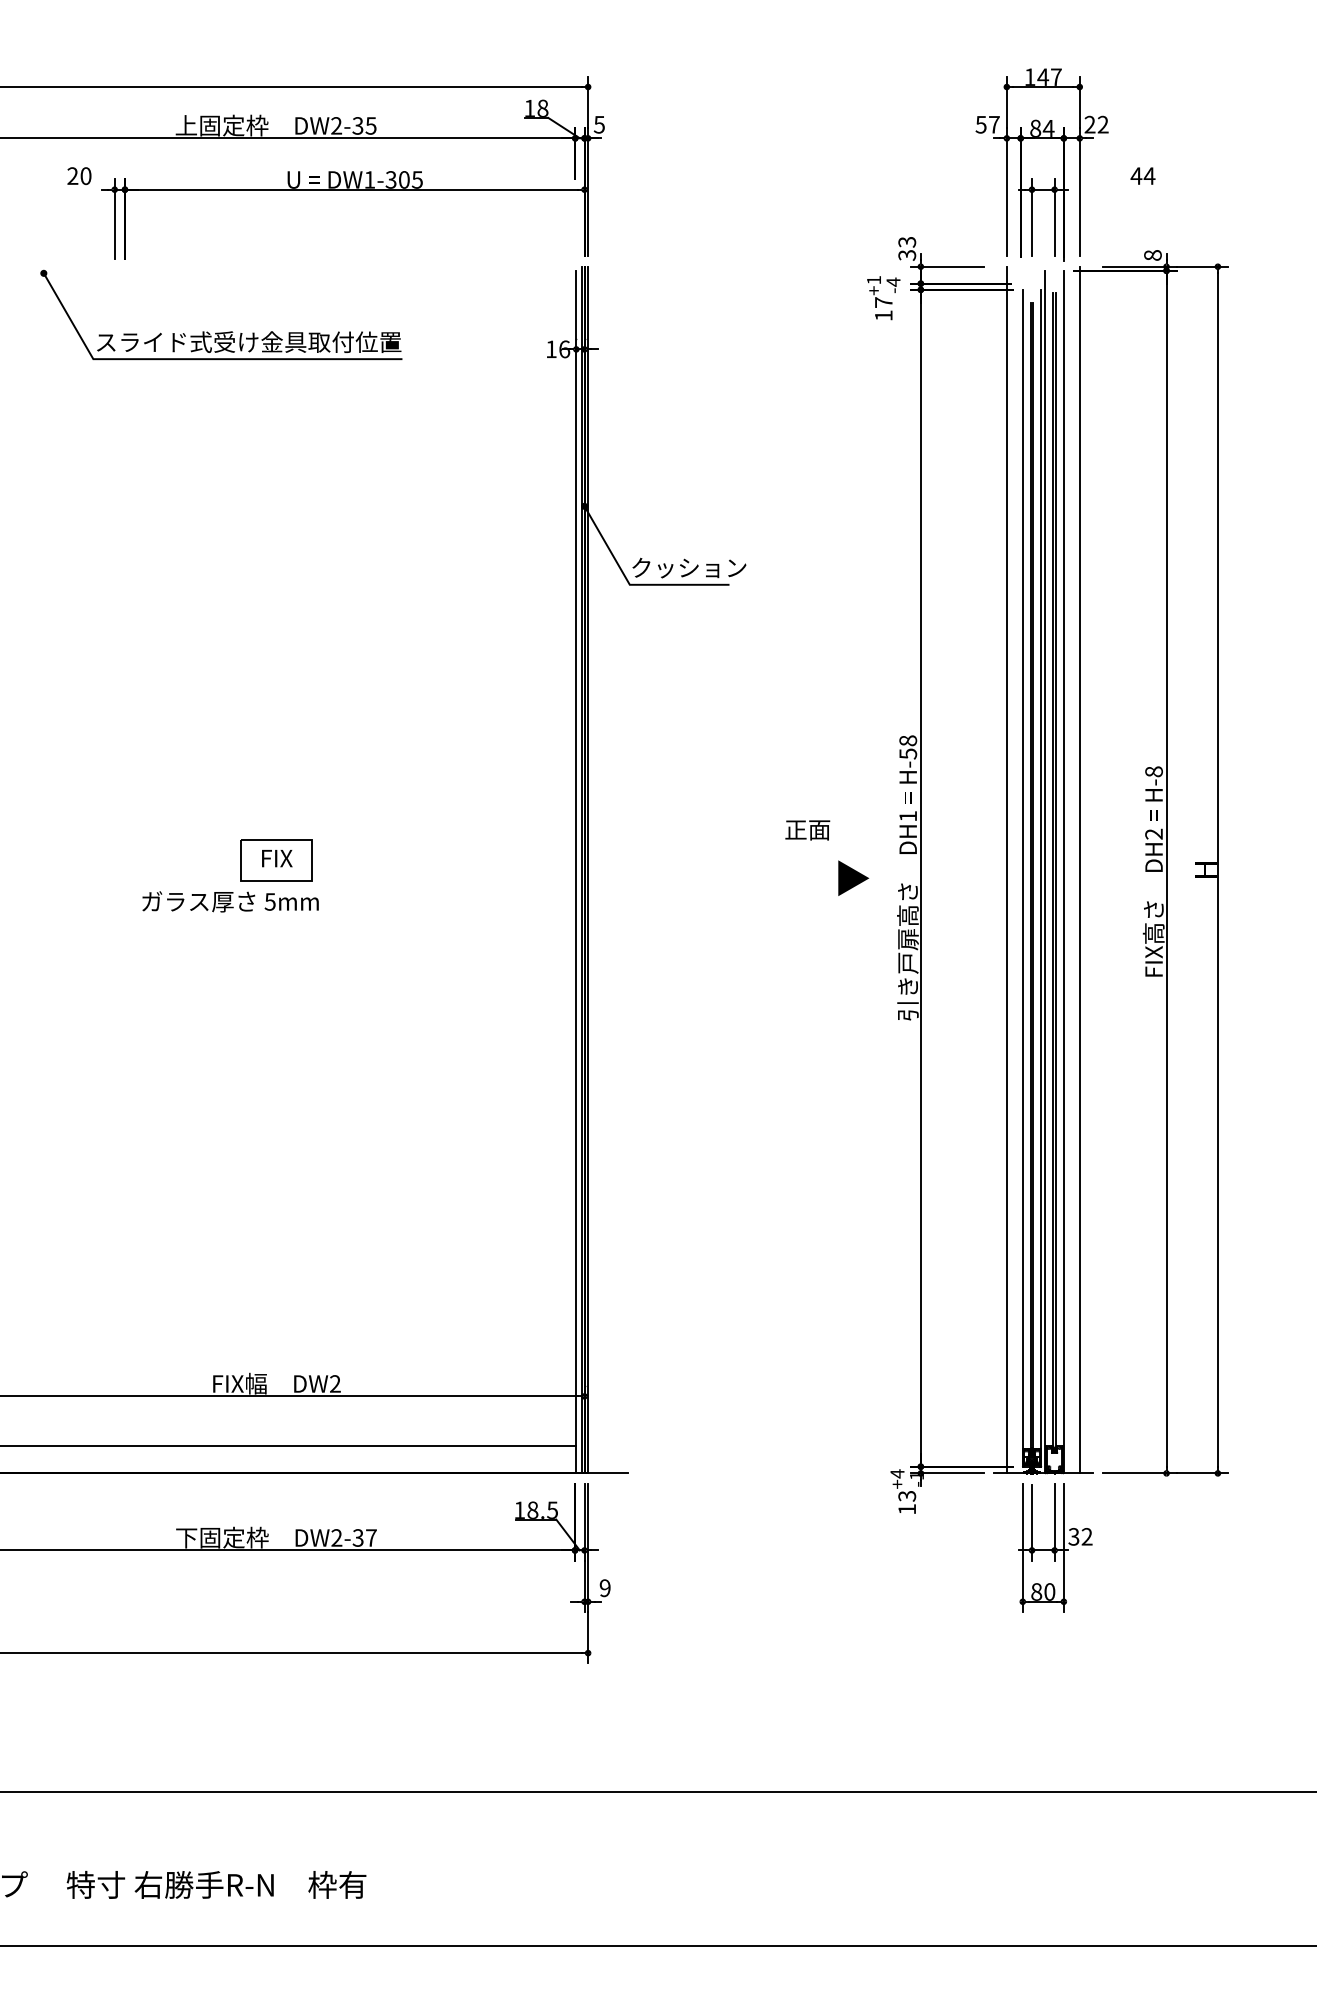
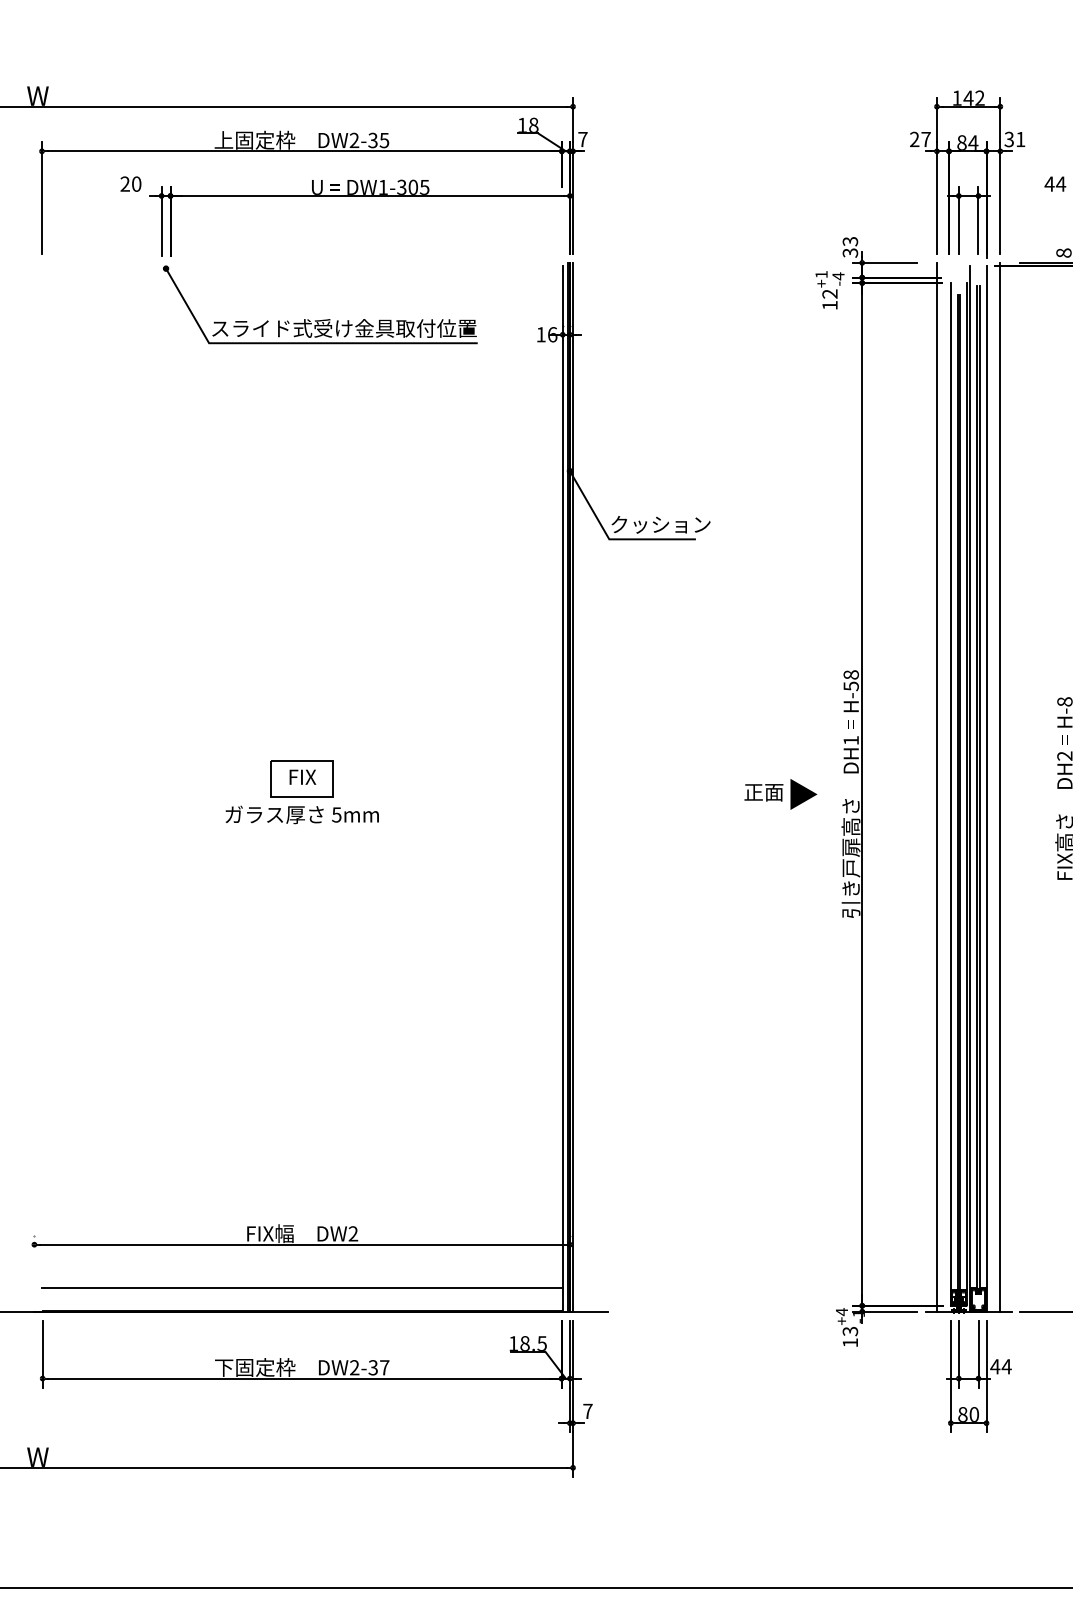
text: (1056, 76) -> (980, 97), 147 -> 142
text: (598, 124) -> (582, 139), 5 -> 7
text: (980, 124) -> (914, 139), 57 -> 27
text: (1096, 124) -> (1014, 139), 22 -> 31
text: (883, 302) -> (829, 293), 17 -> 12
part: (221, 332) -> (320, 320), moved
text: (807, 830) -> (763, 792), moved
text: (230, 901) -> (302, 814), moved
text: (1080, 1536) -> (1000, 1366), 32 -> 44
text: (604, 1588) -> (587, 1411), 9 -> 7

